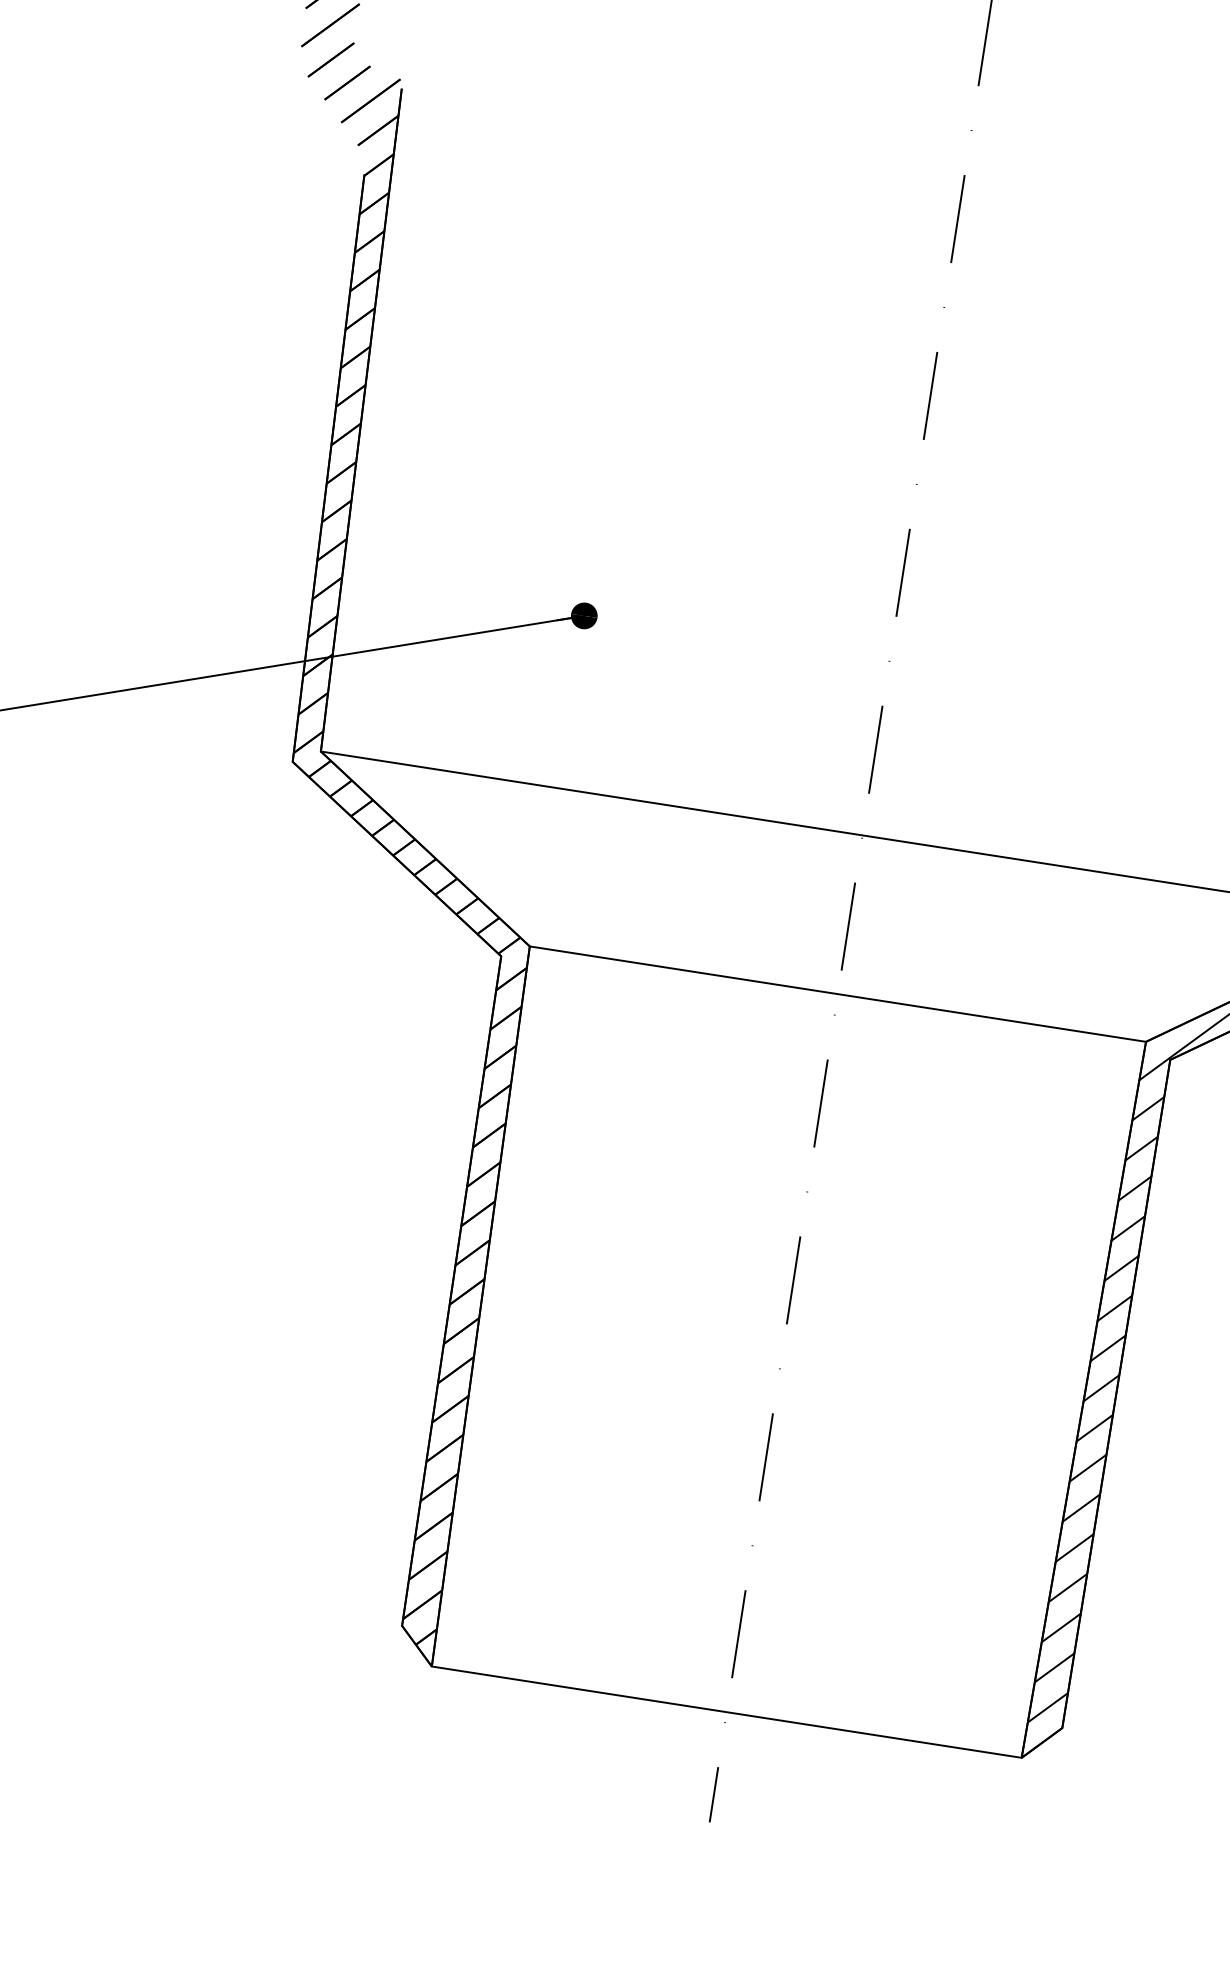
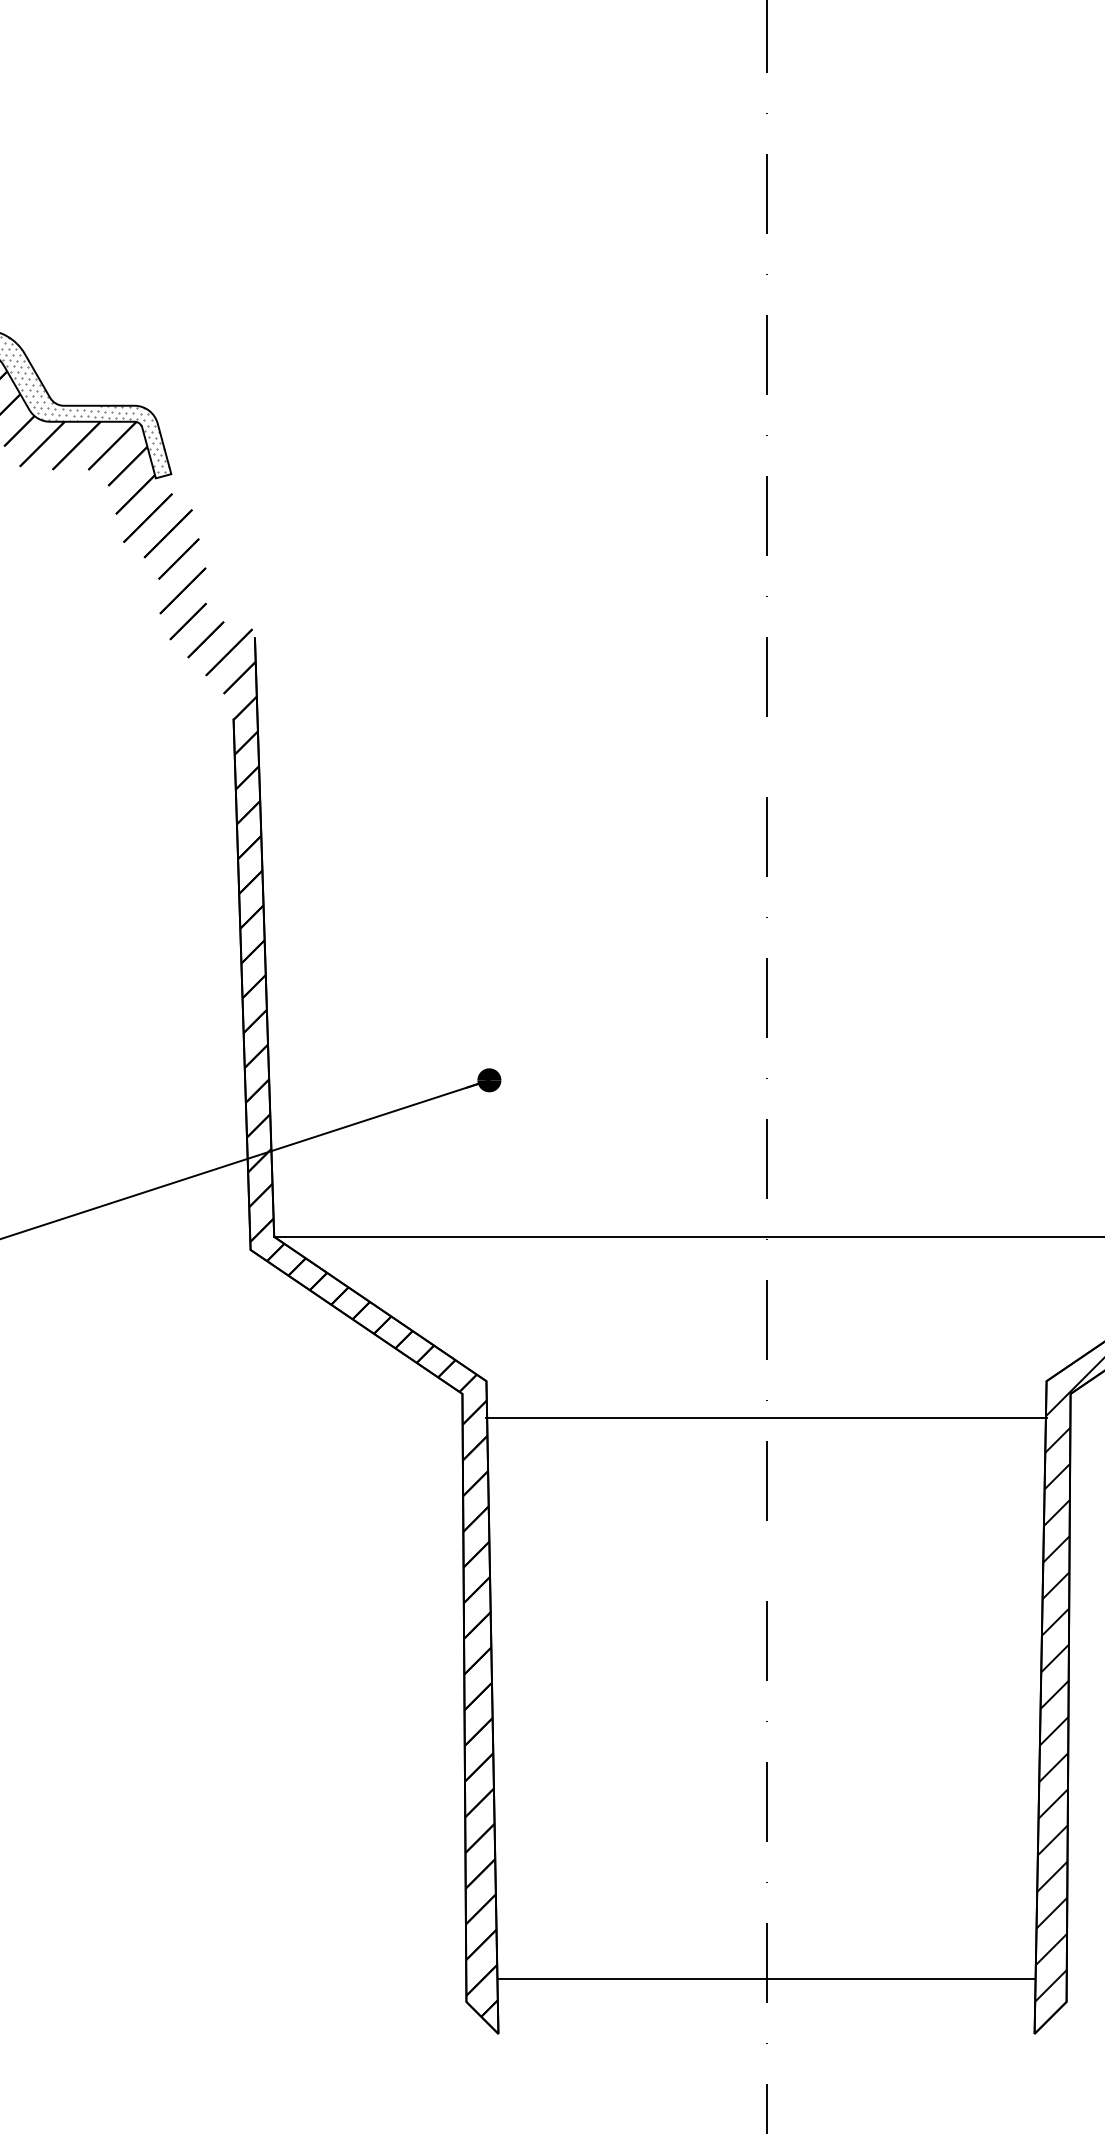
line: (837, 994) -> (766, 1418), moved
line: (726, 1711) -> (766, 1978), moved

